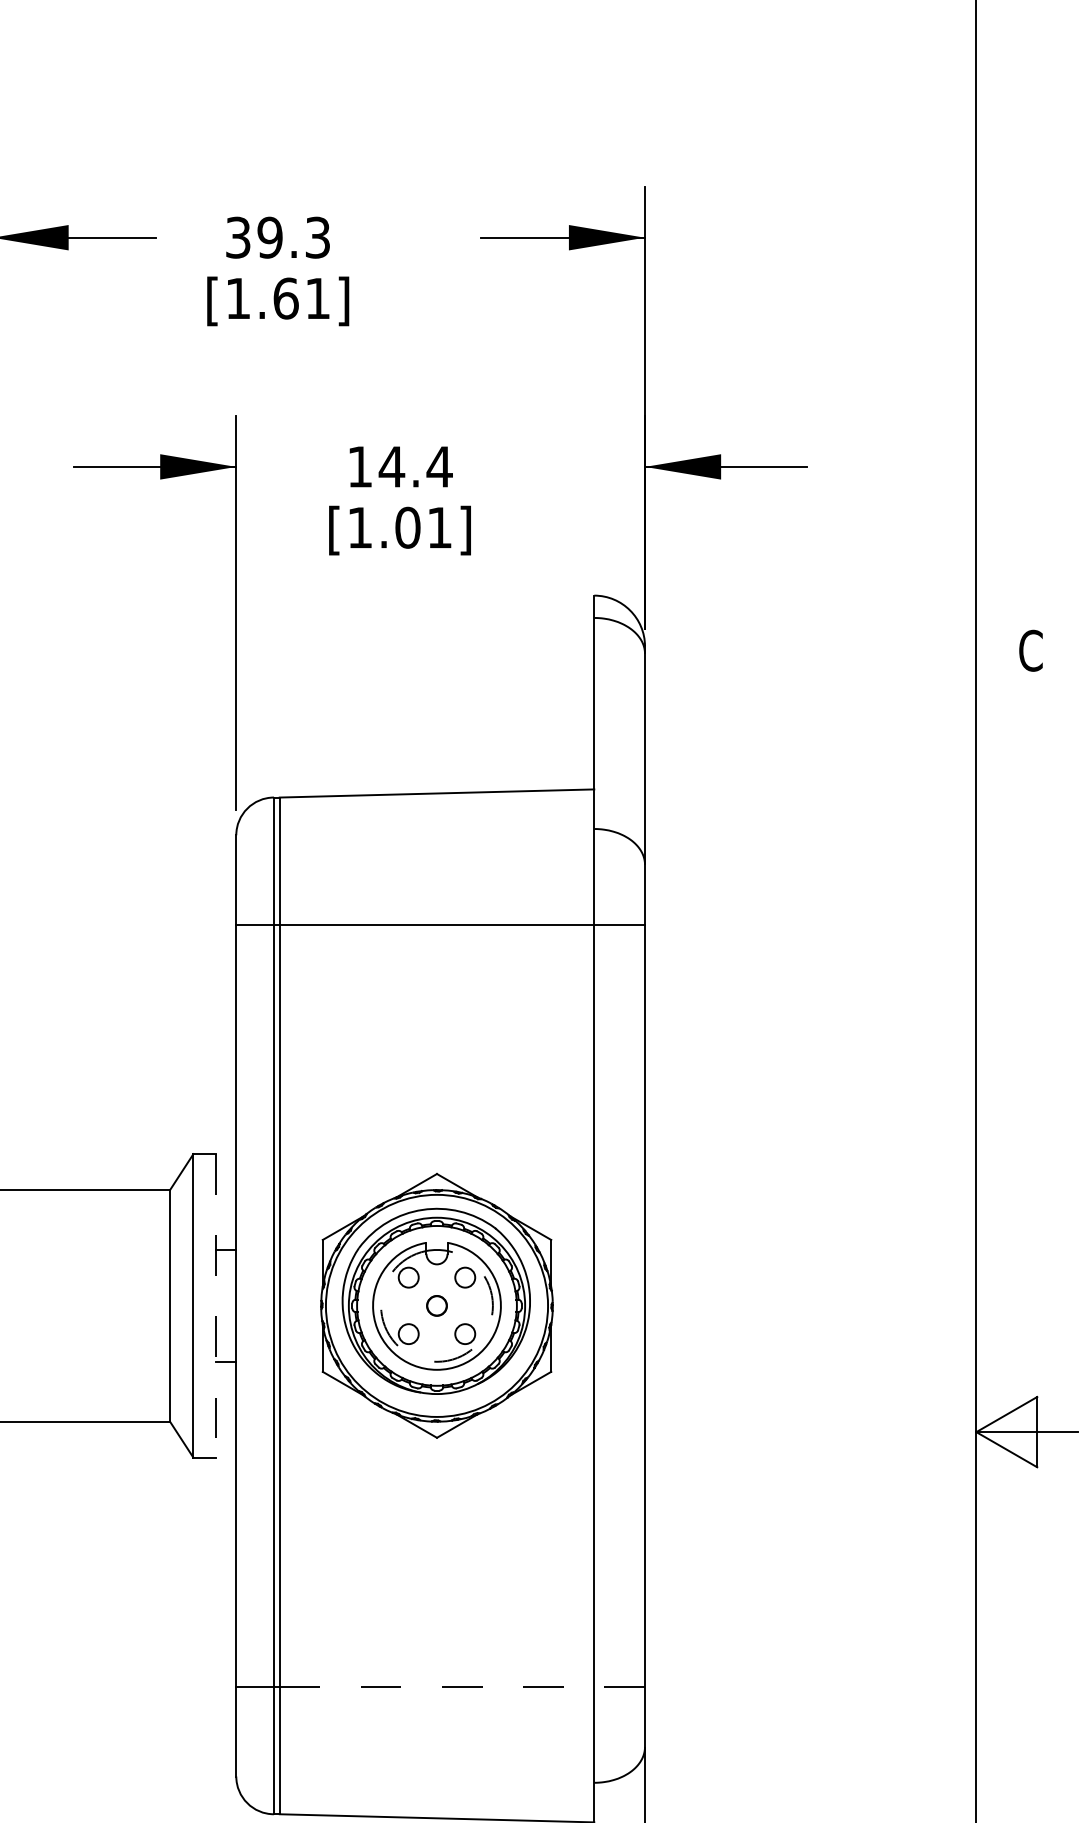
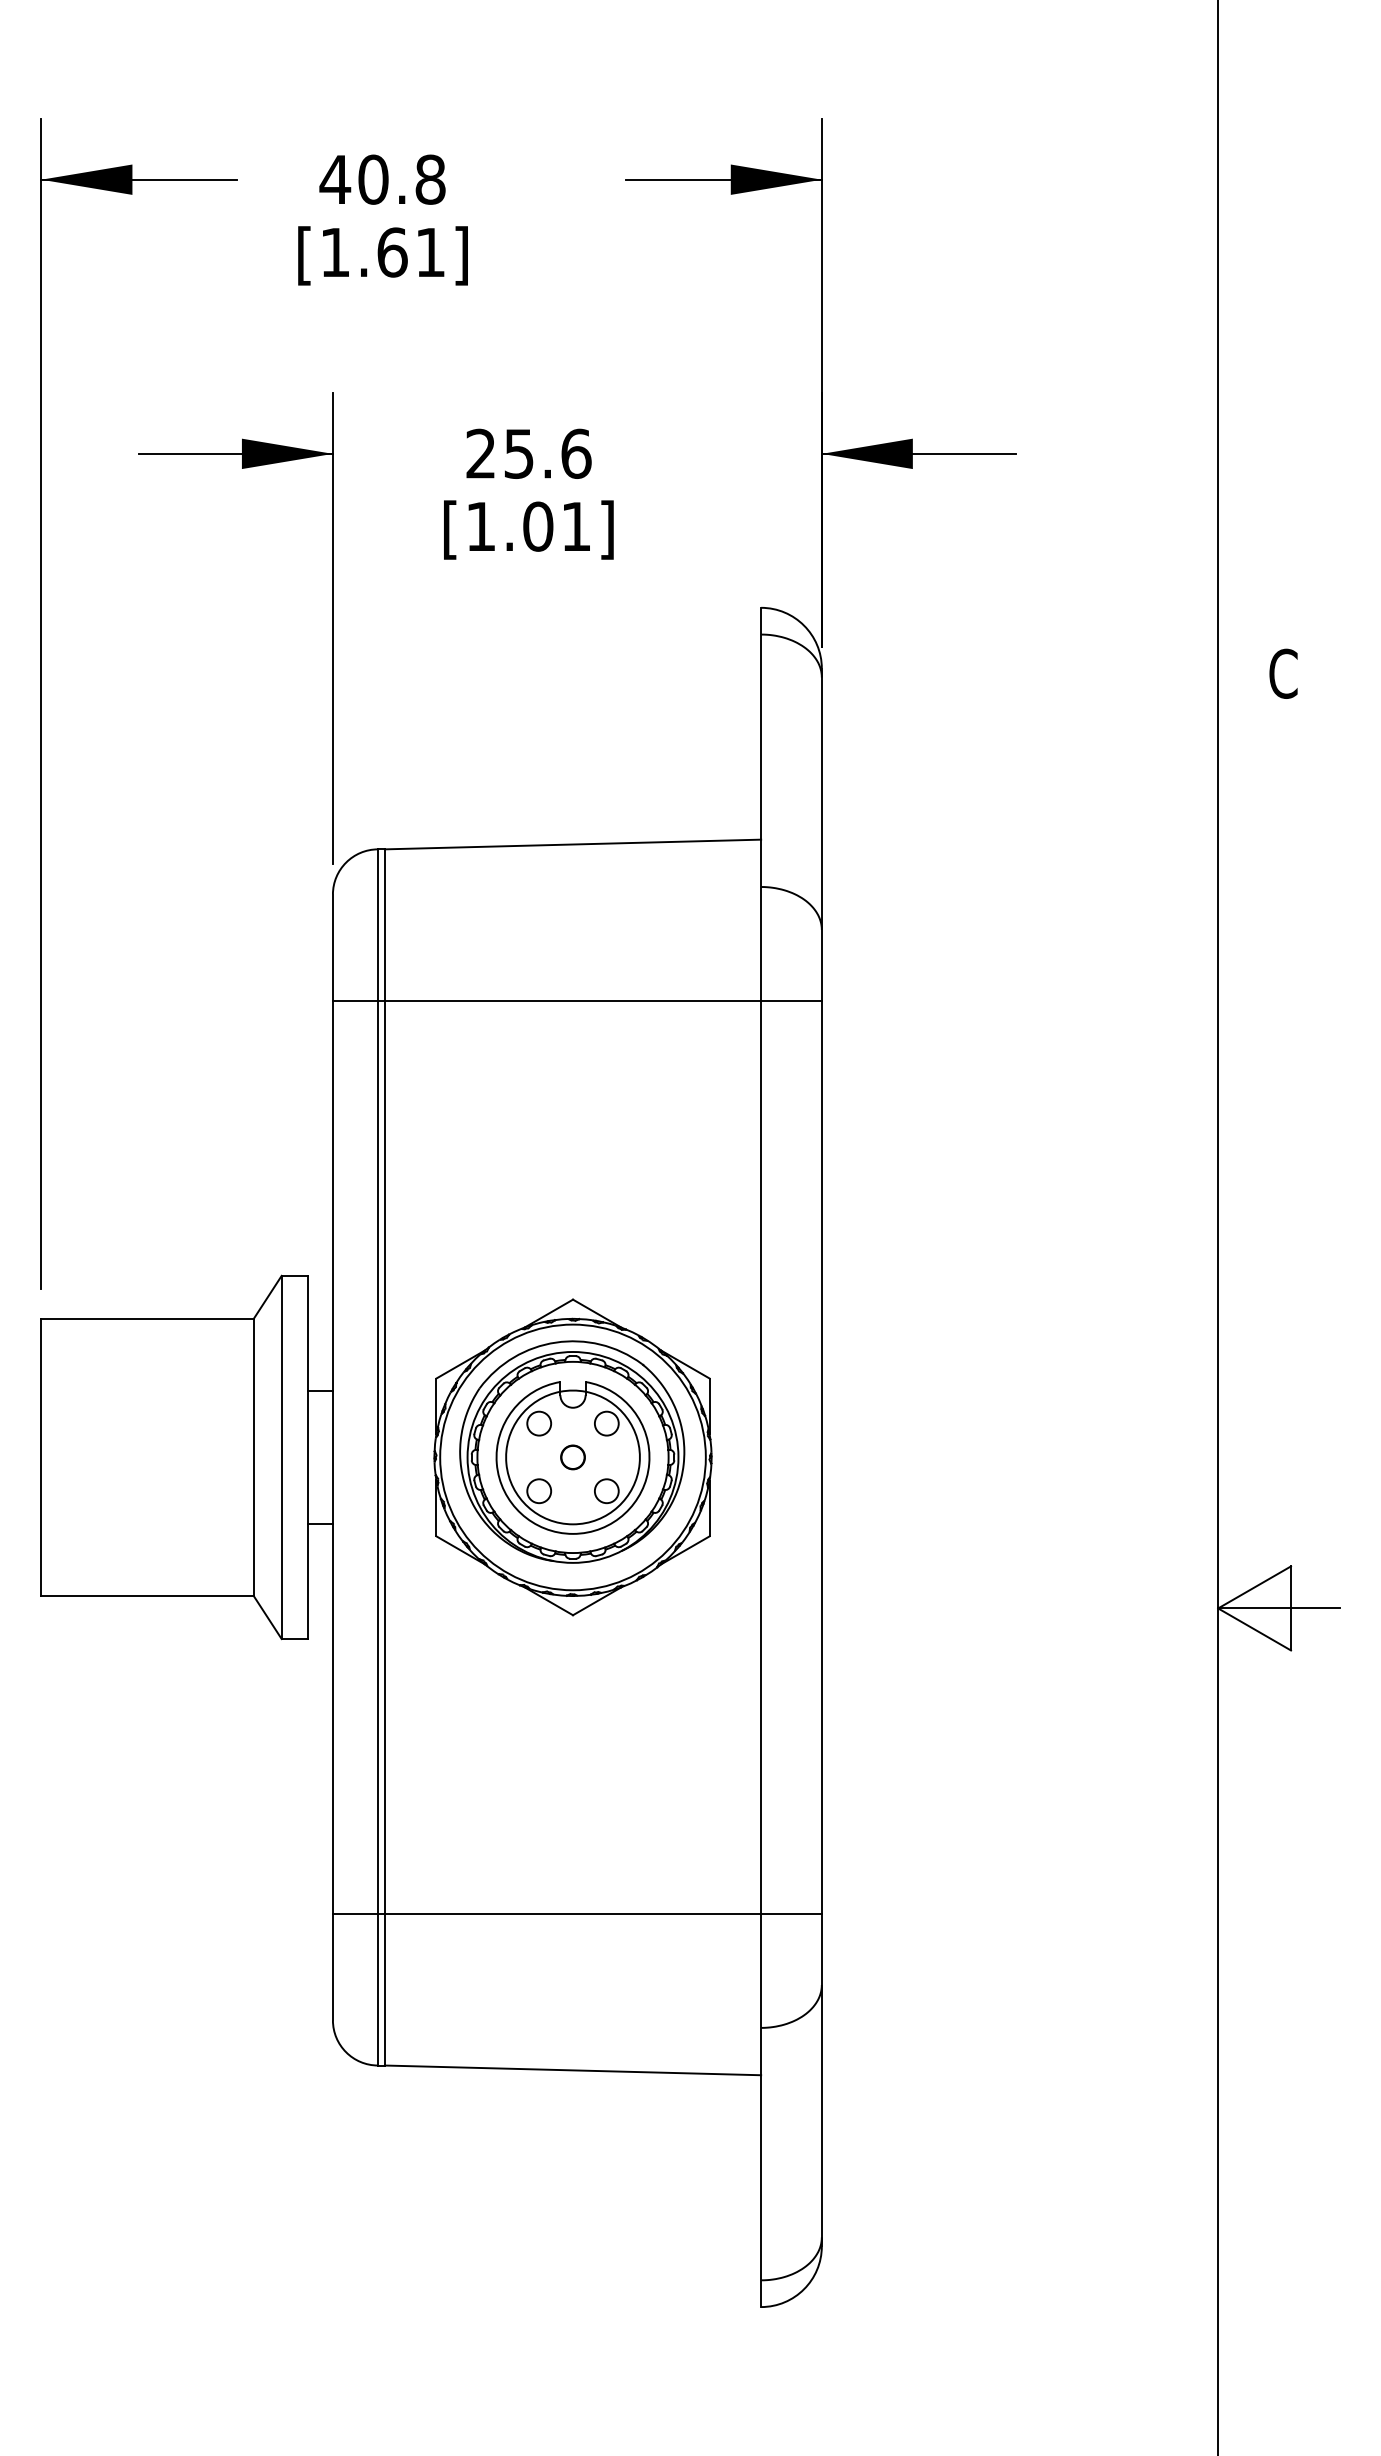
text: (277, 237) -> (382, 179), 39.3 -> 40.8
text: (400, 466) -> (529, 453), 14.4 -> 25.6
line: (215, 1305) -> (308, 1457), dashed -> solid
arc: (437, 1361) -> (573, 1524), dashed -> solid
line: (461, 1687) -> (602, 1913), dashed -> solid

